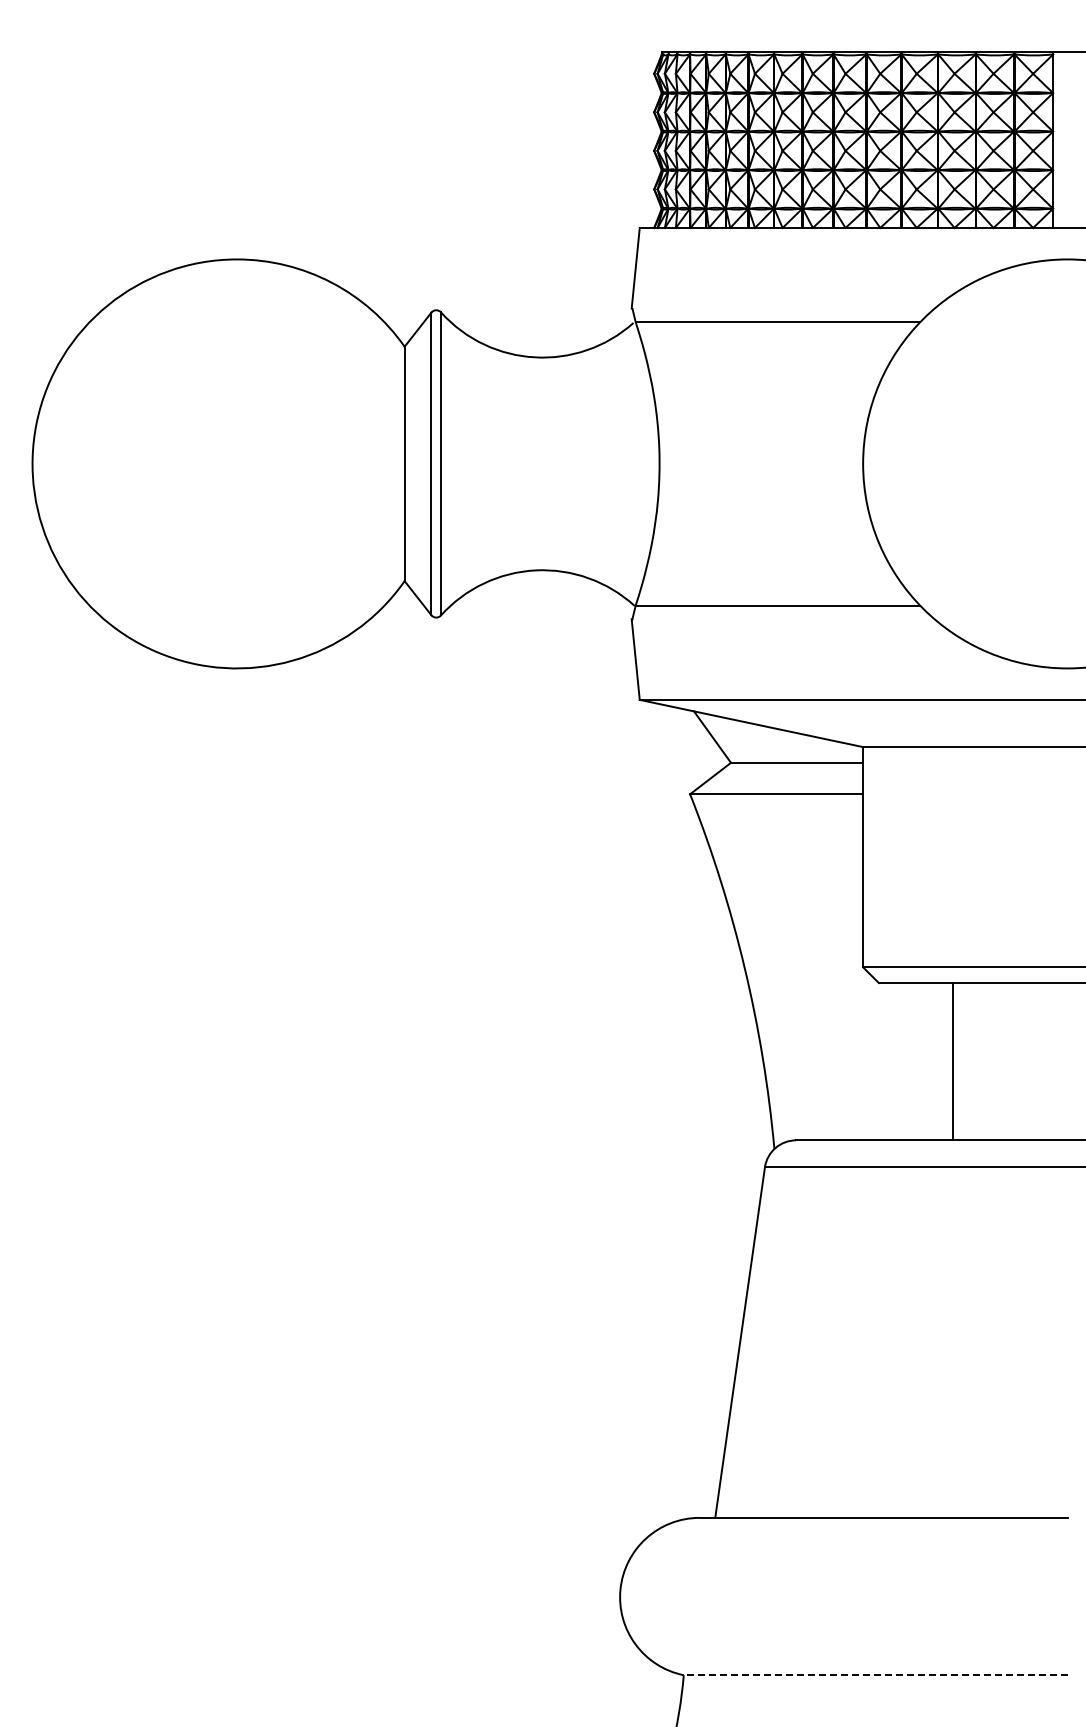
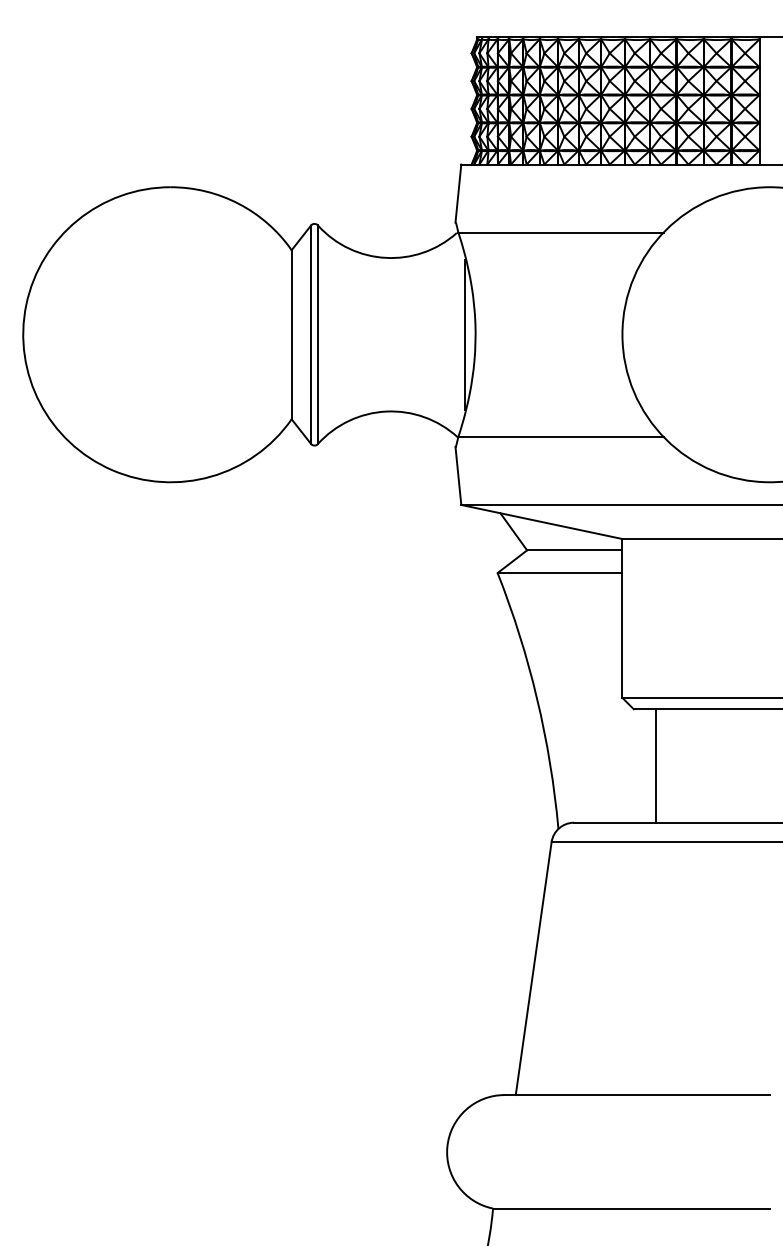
line: (644, 463) -> (464, 334), added
line: (953, 1061) -> (656, 765), moved
line: (875, 1675) -> (631, 1208), dashed -> solid

